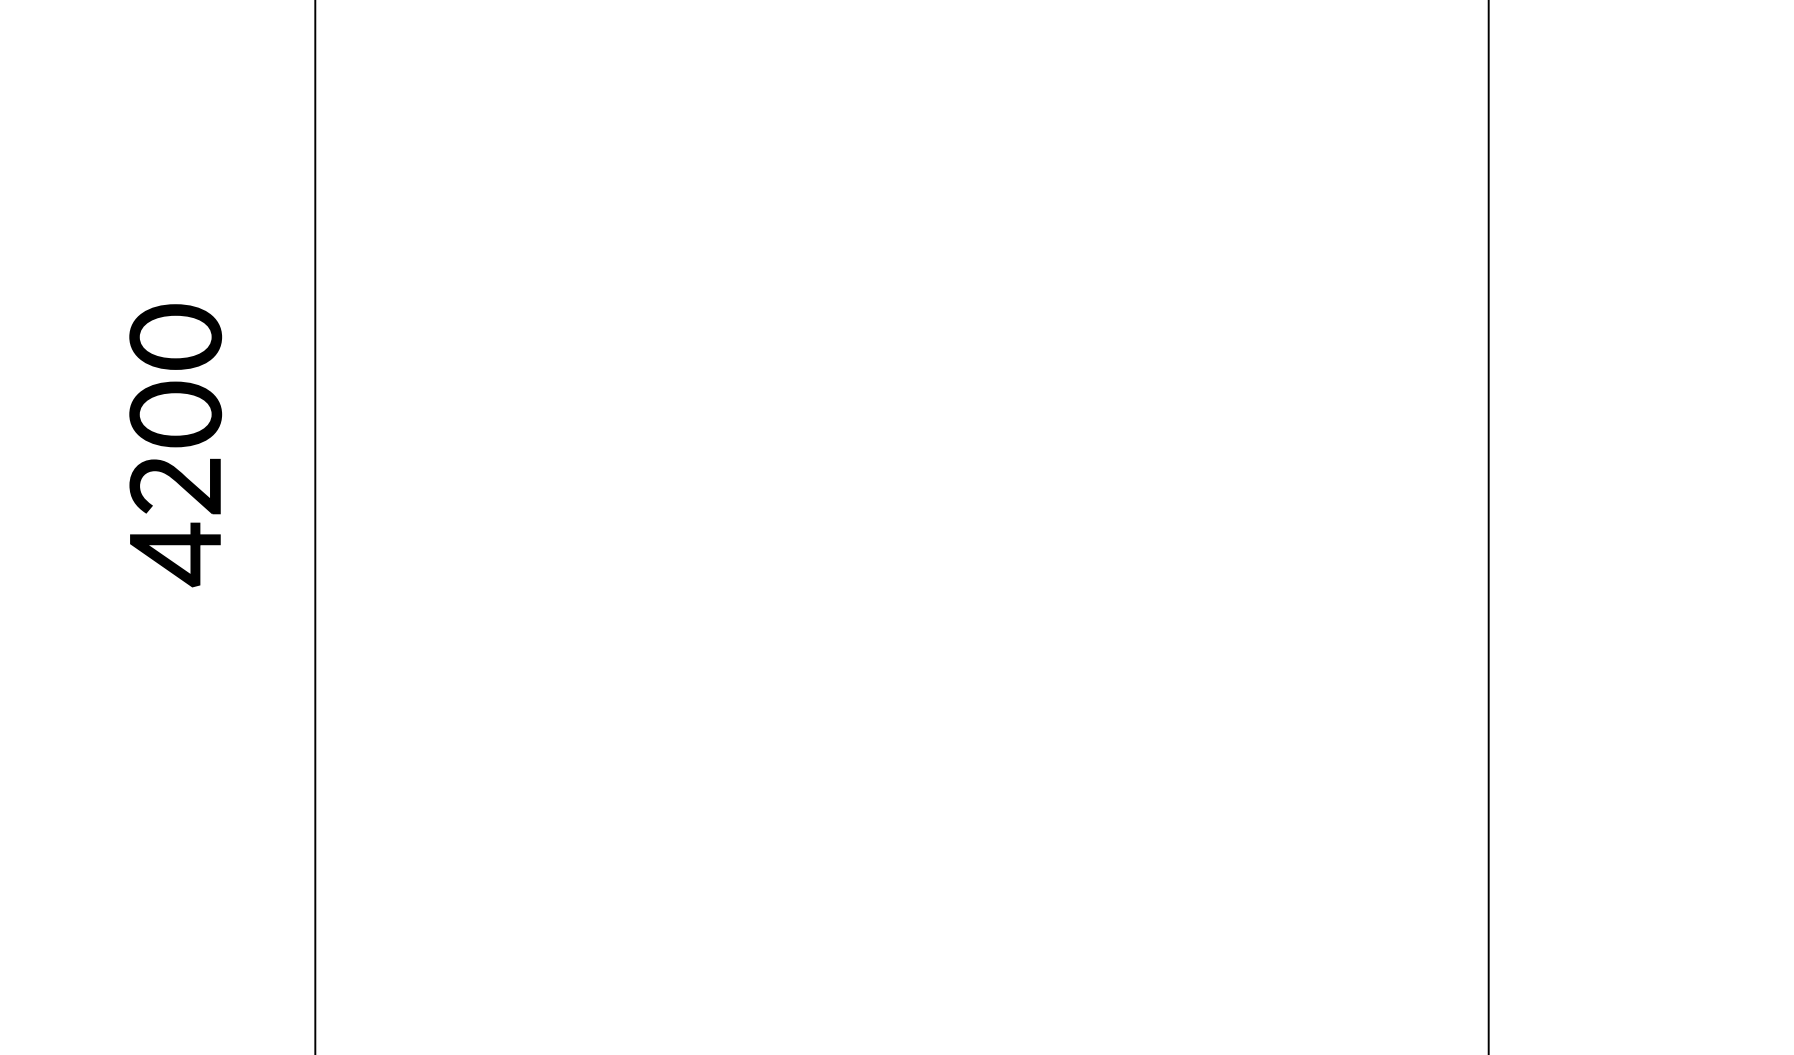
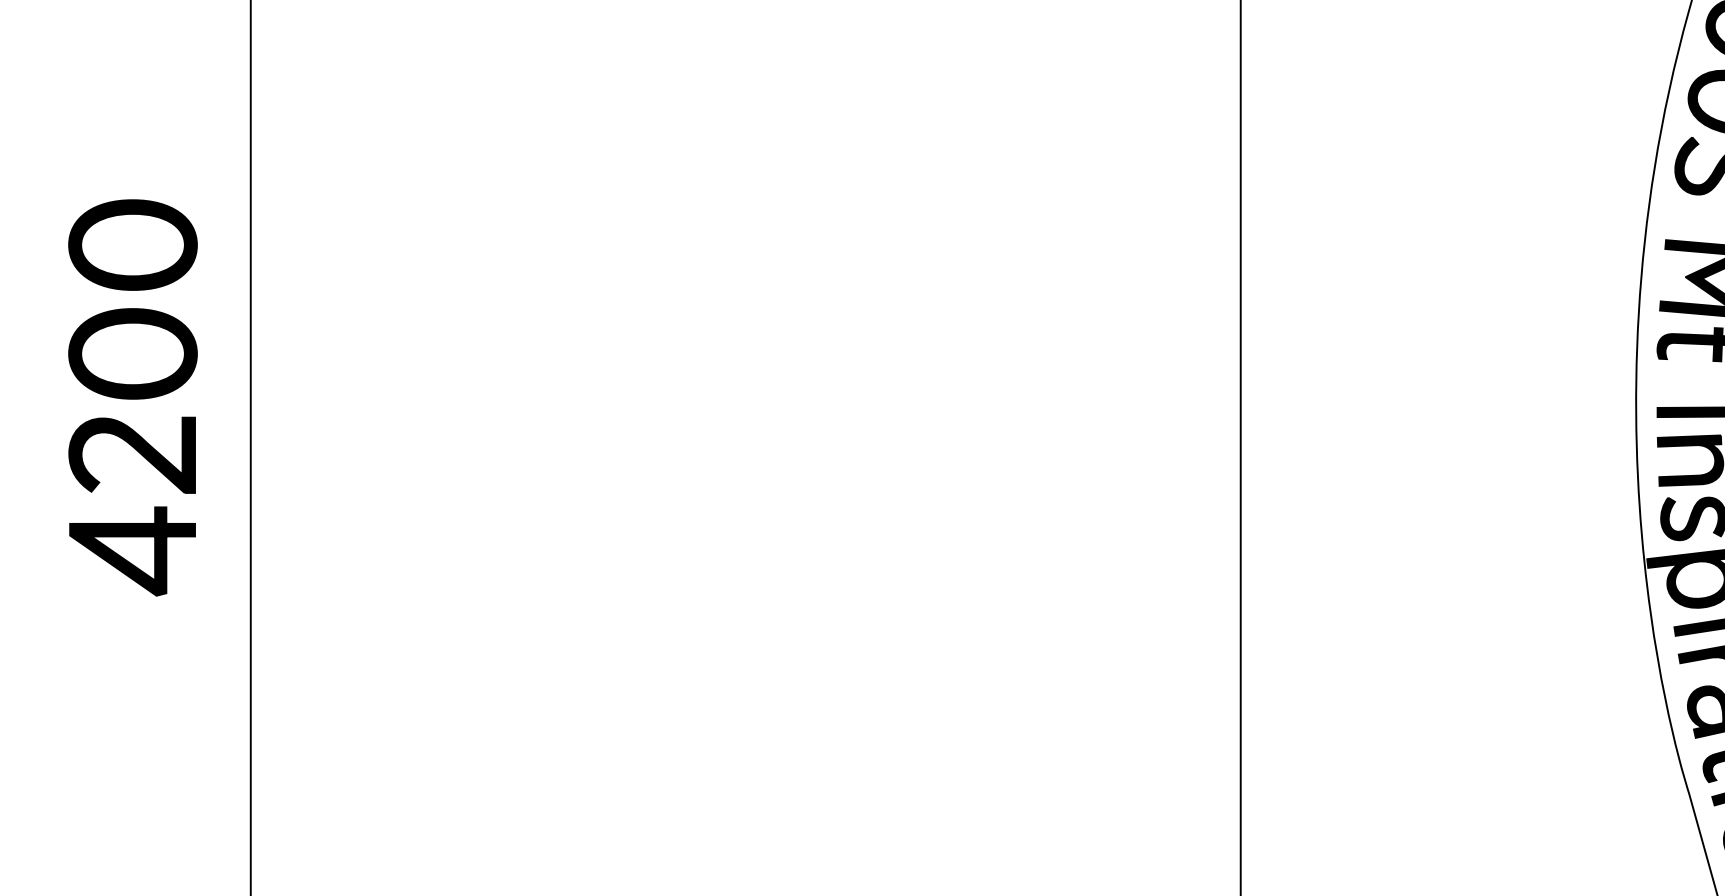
part: (175, 445) -> (132, 397), size x1.67

